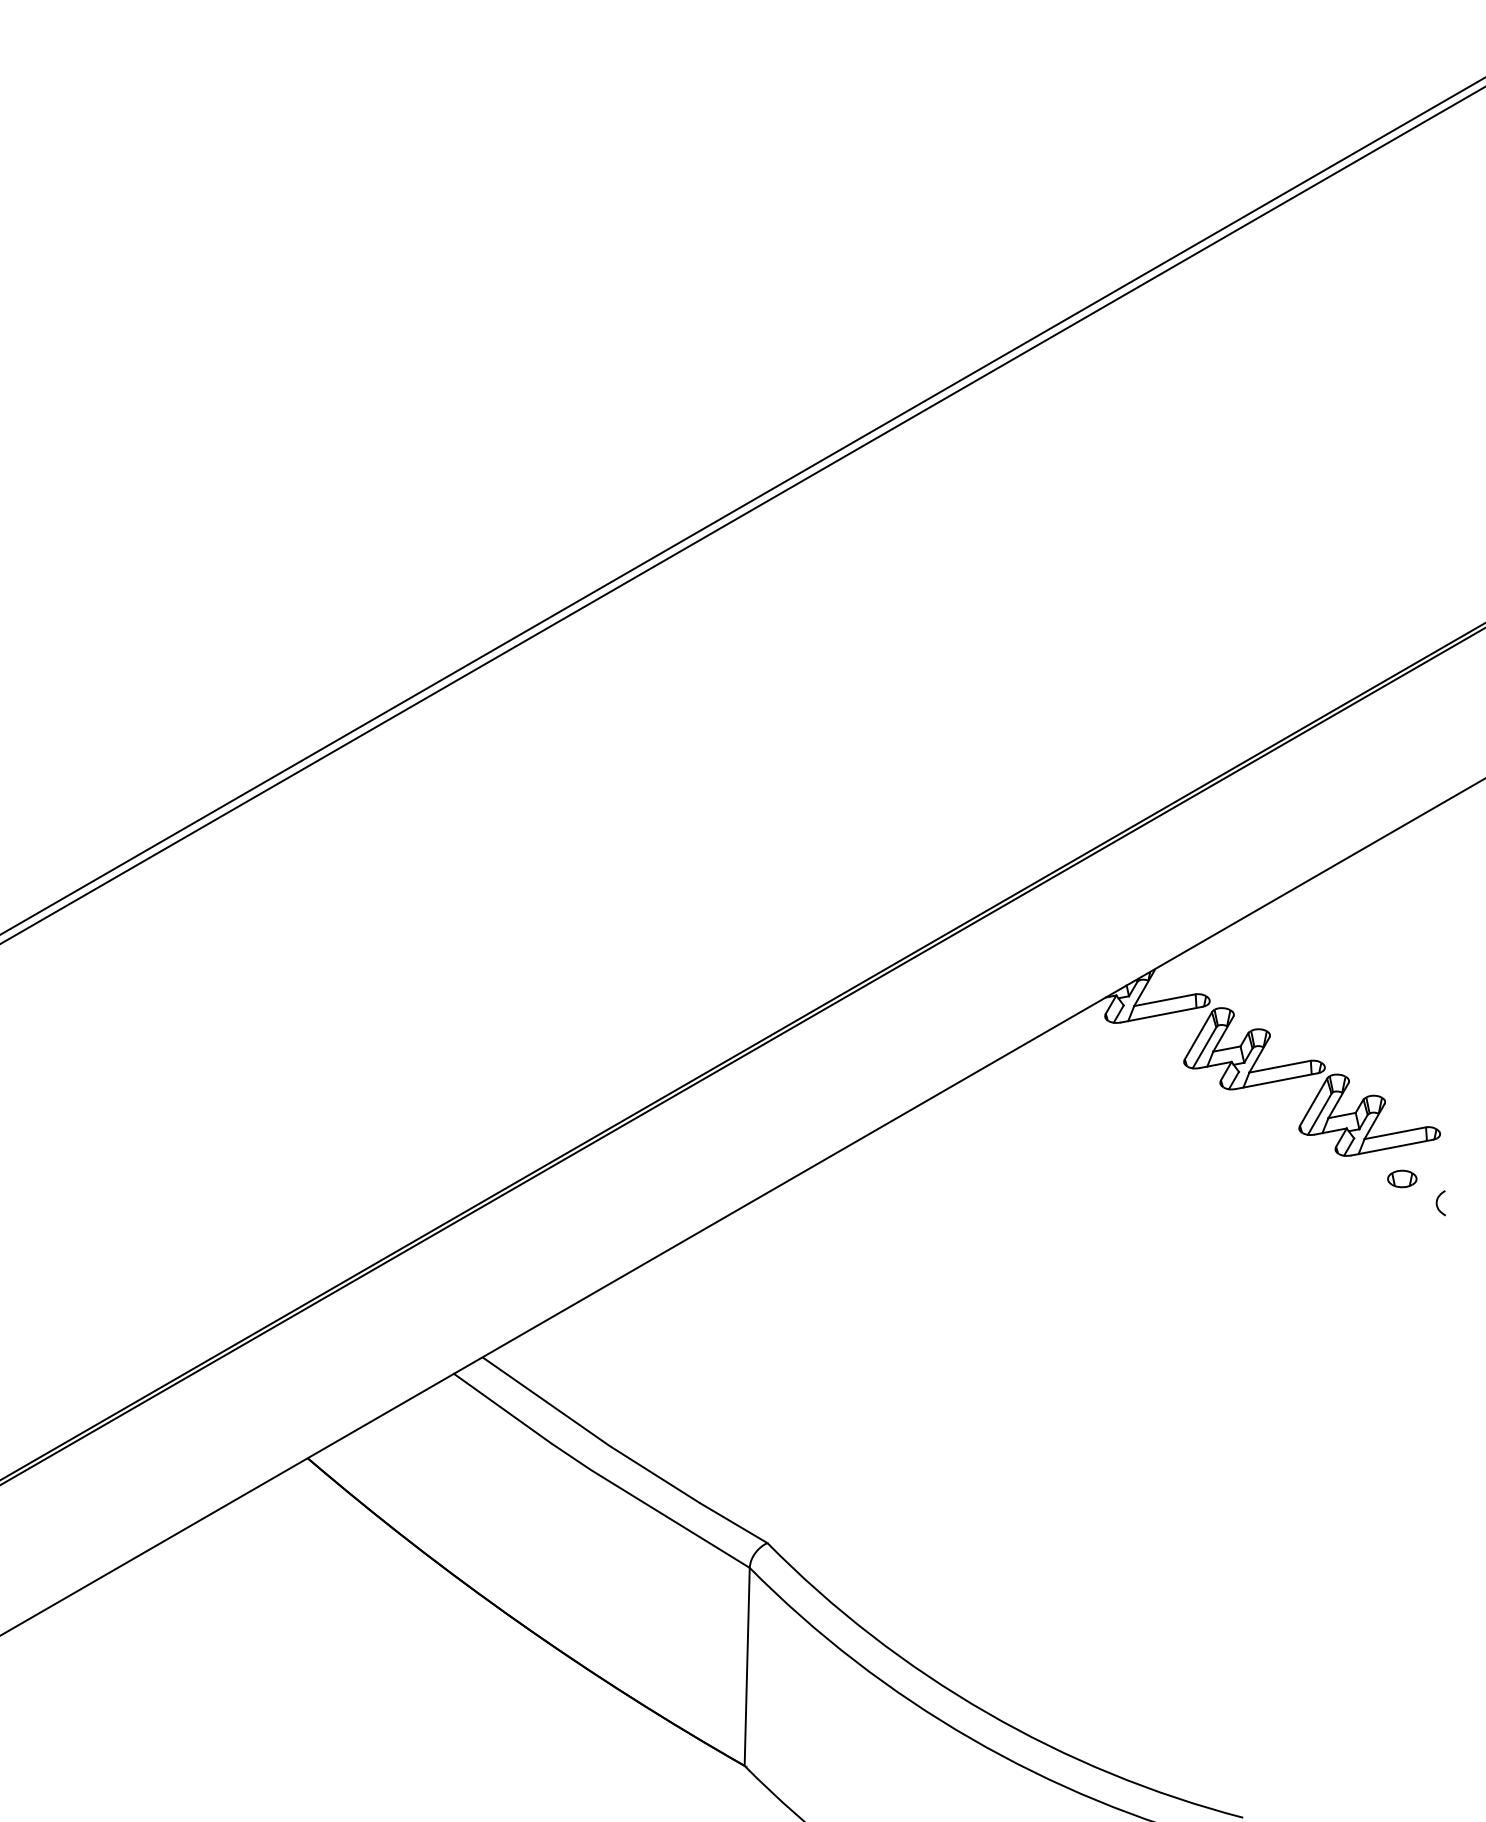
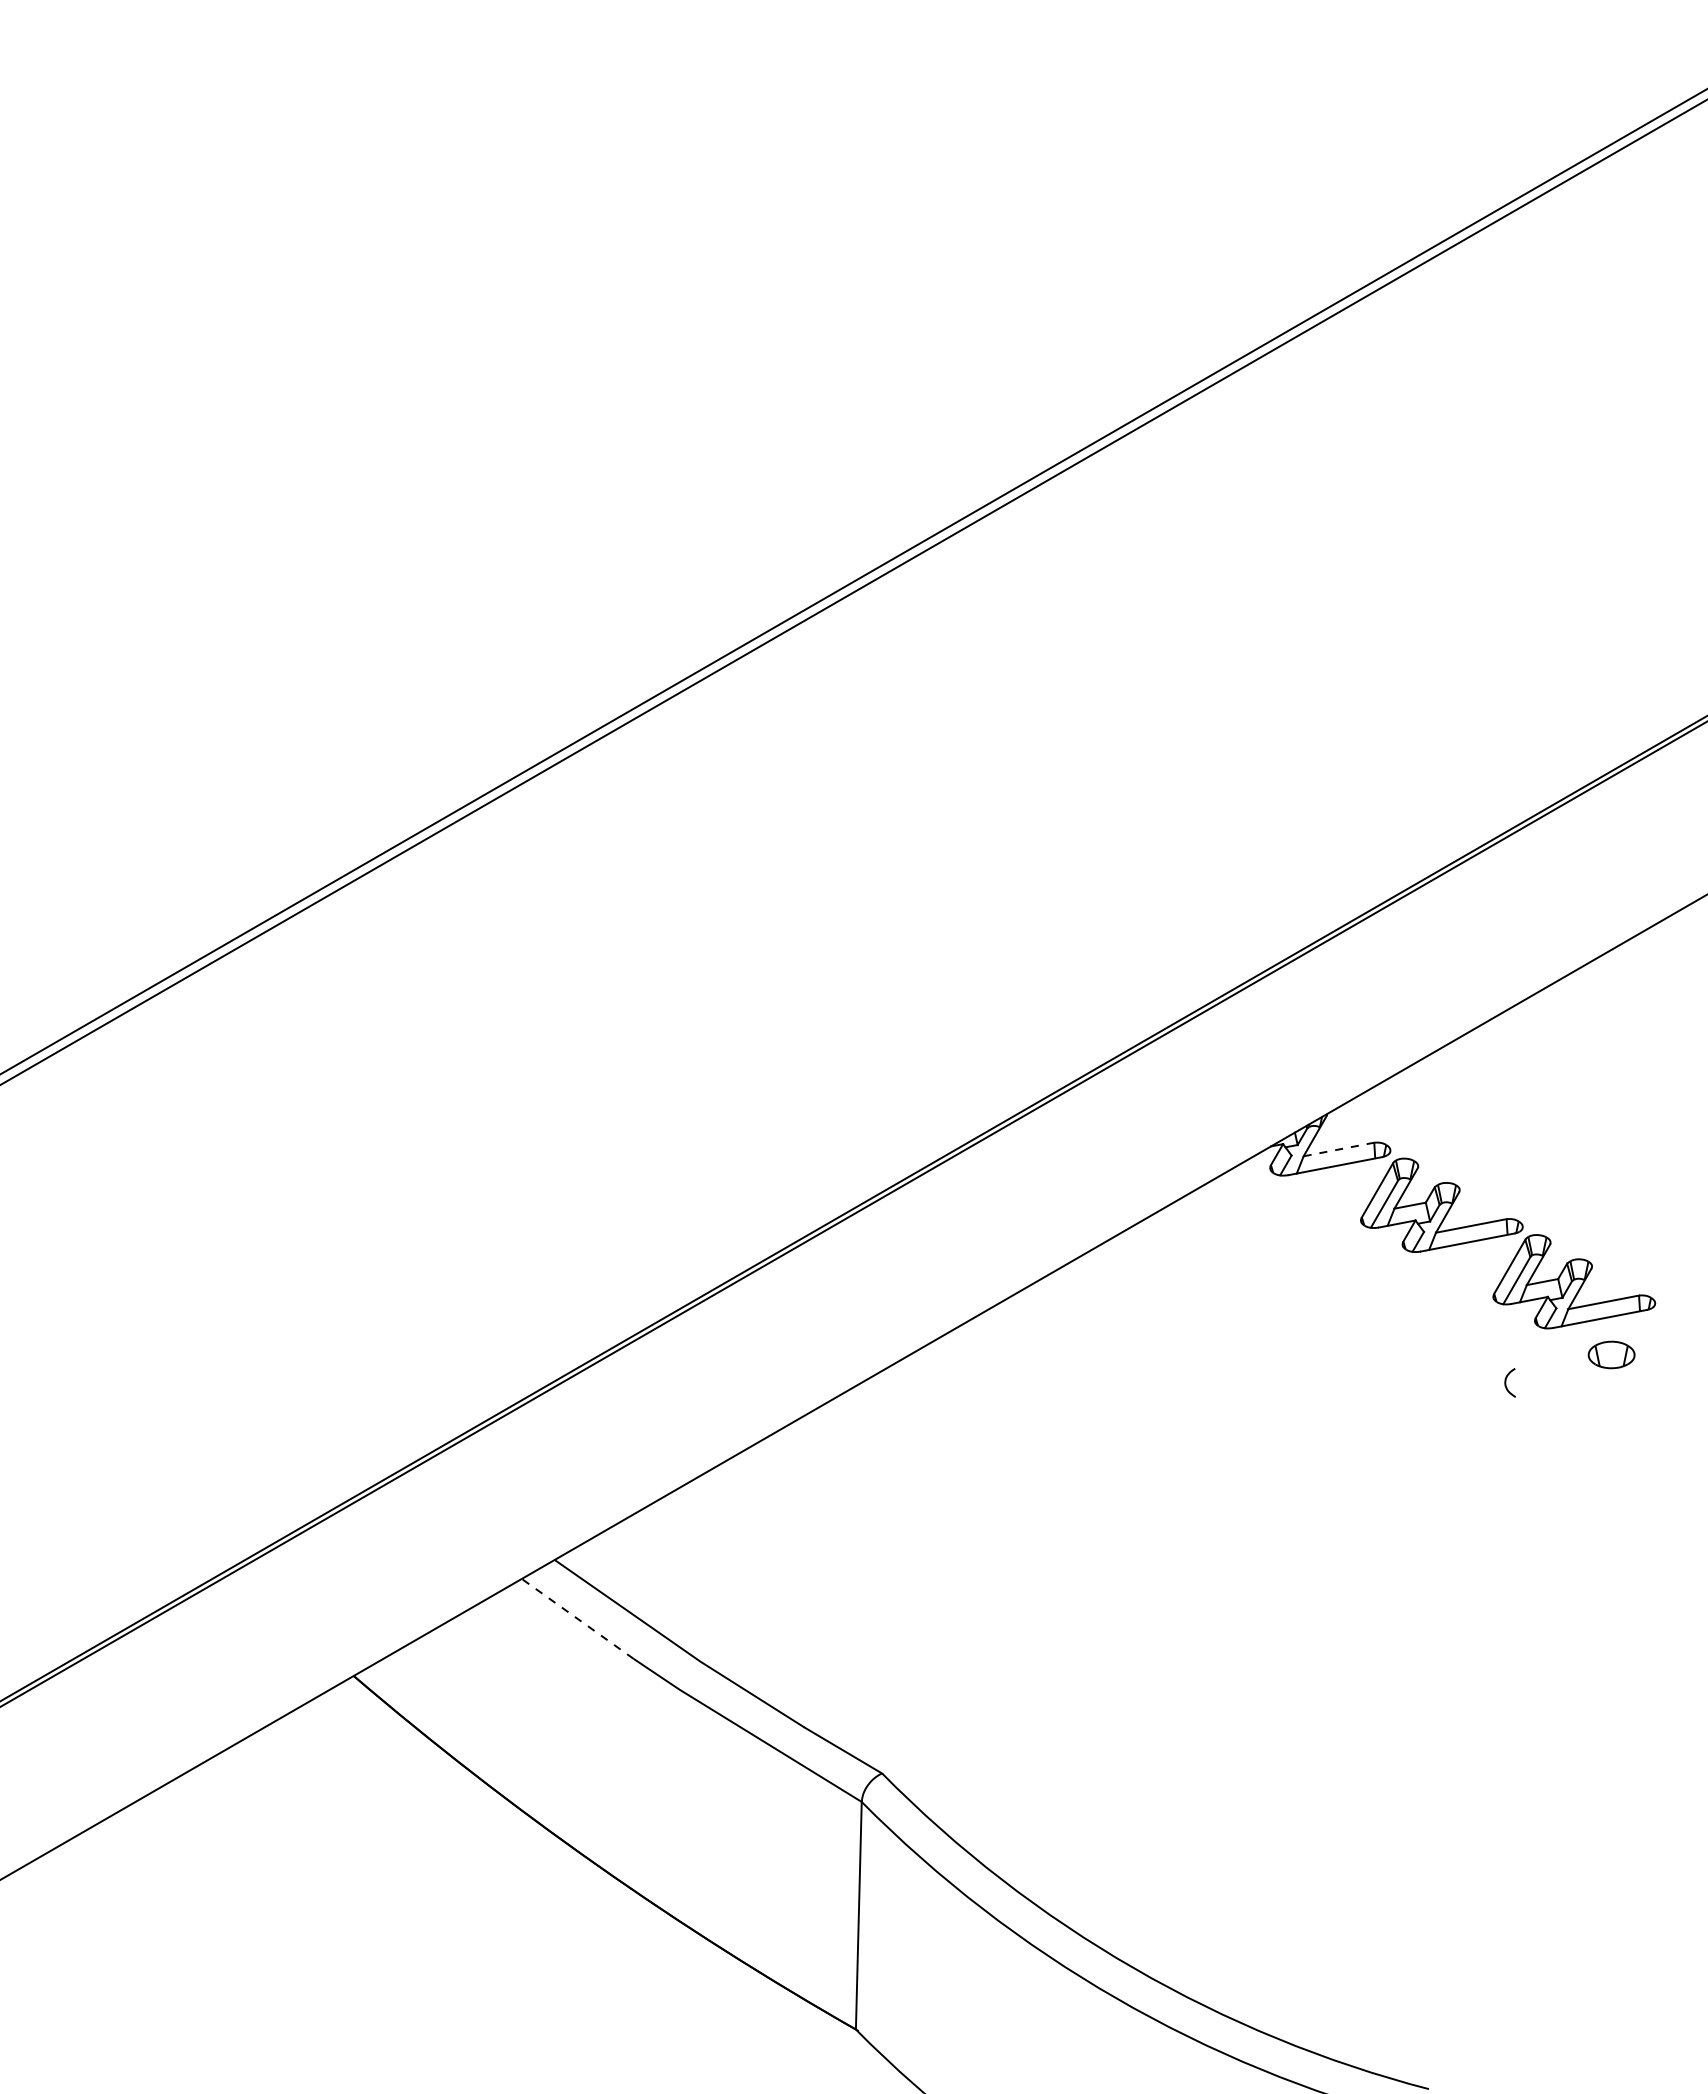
line: (1165, 1000) -> (1339, 1149), solid -> dashed
part: (1402, 1178) -> (1611, 1354), size x1.4
curve: (1437, 1203) -> (1506, 1383), moved
line: (502, 1408) -> (577, 1618), solid -> dashed

